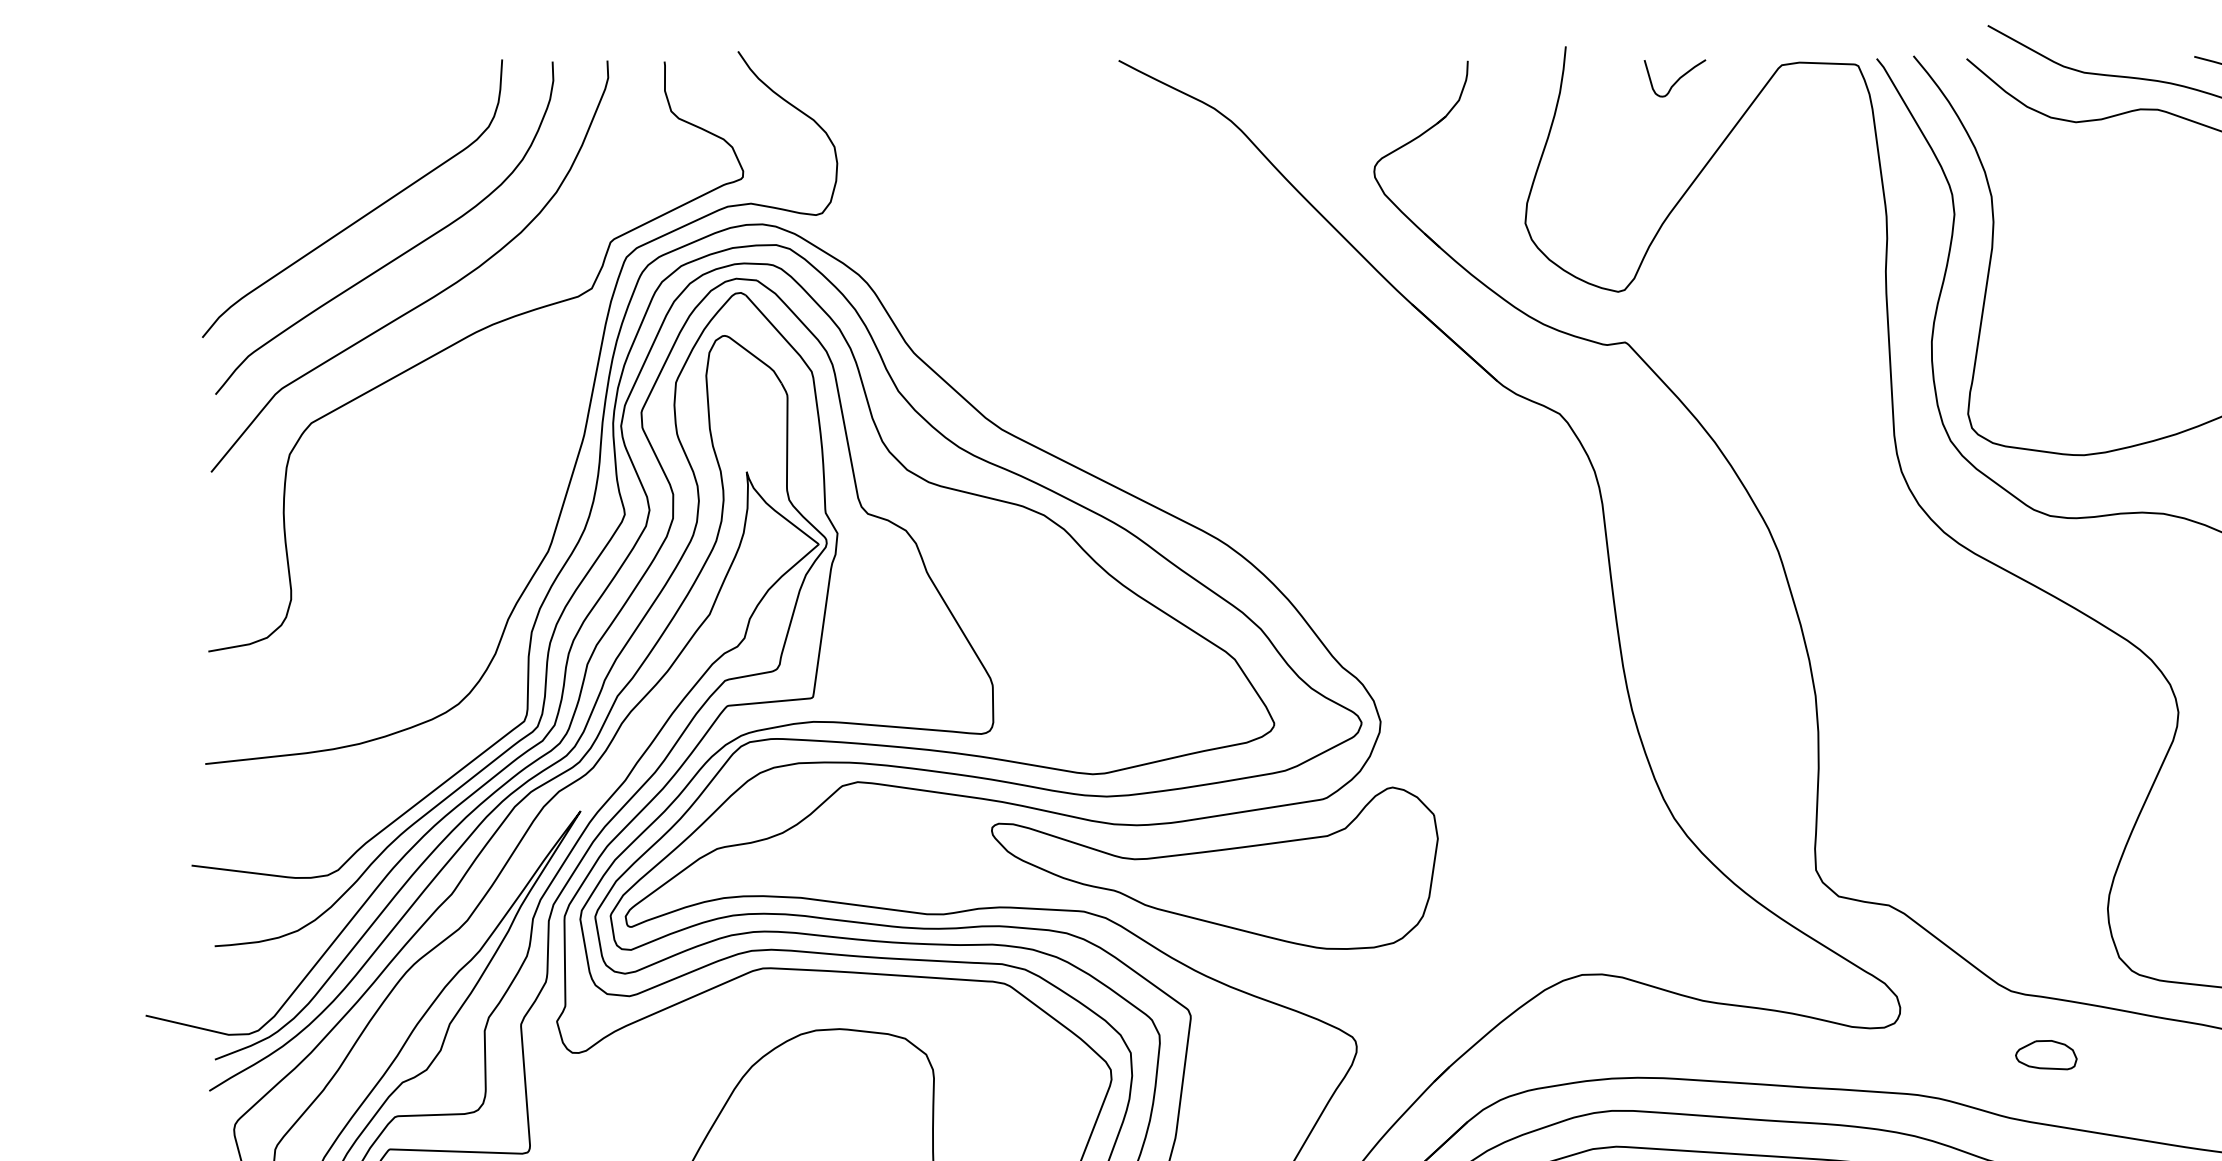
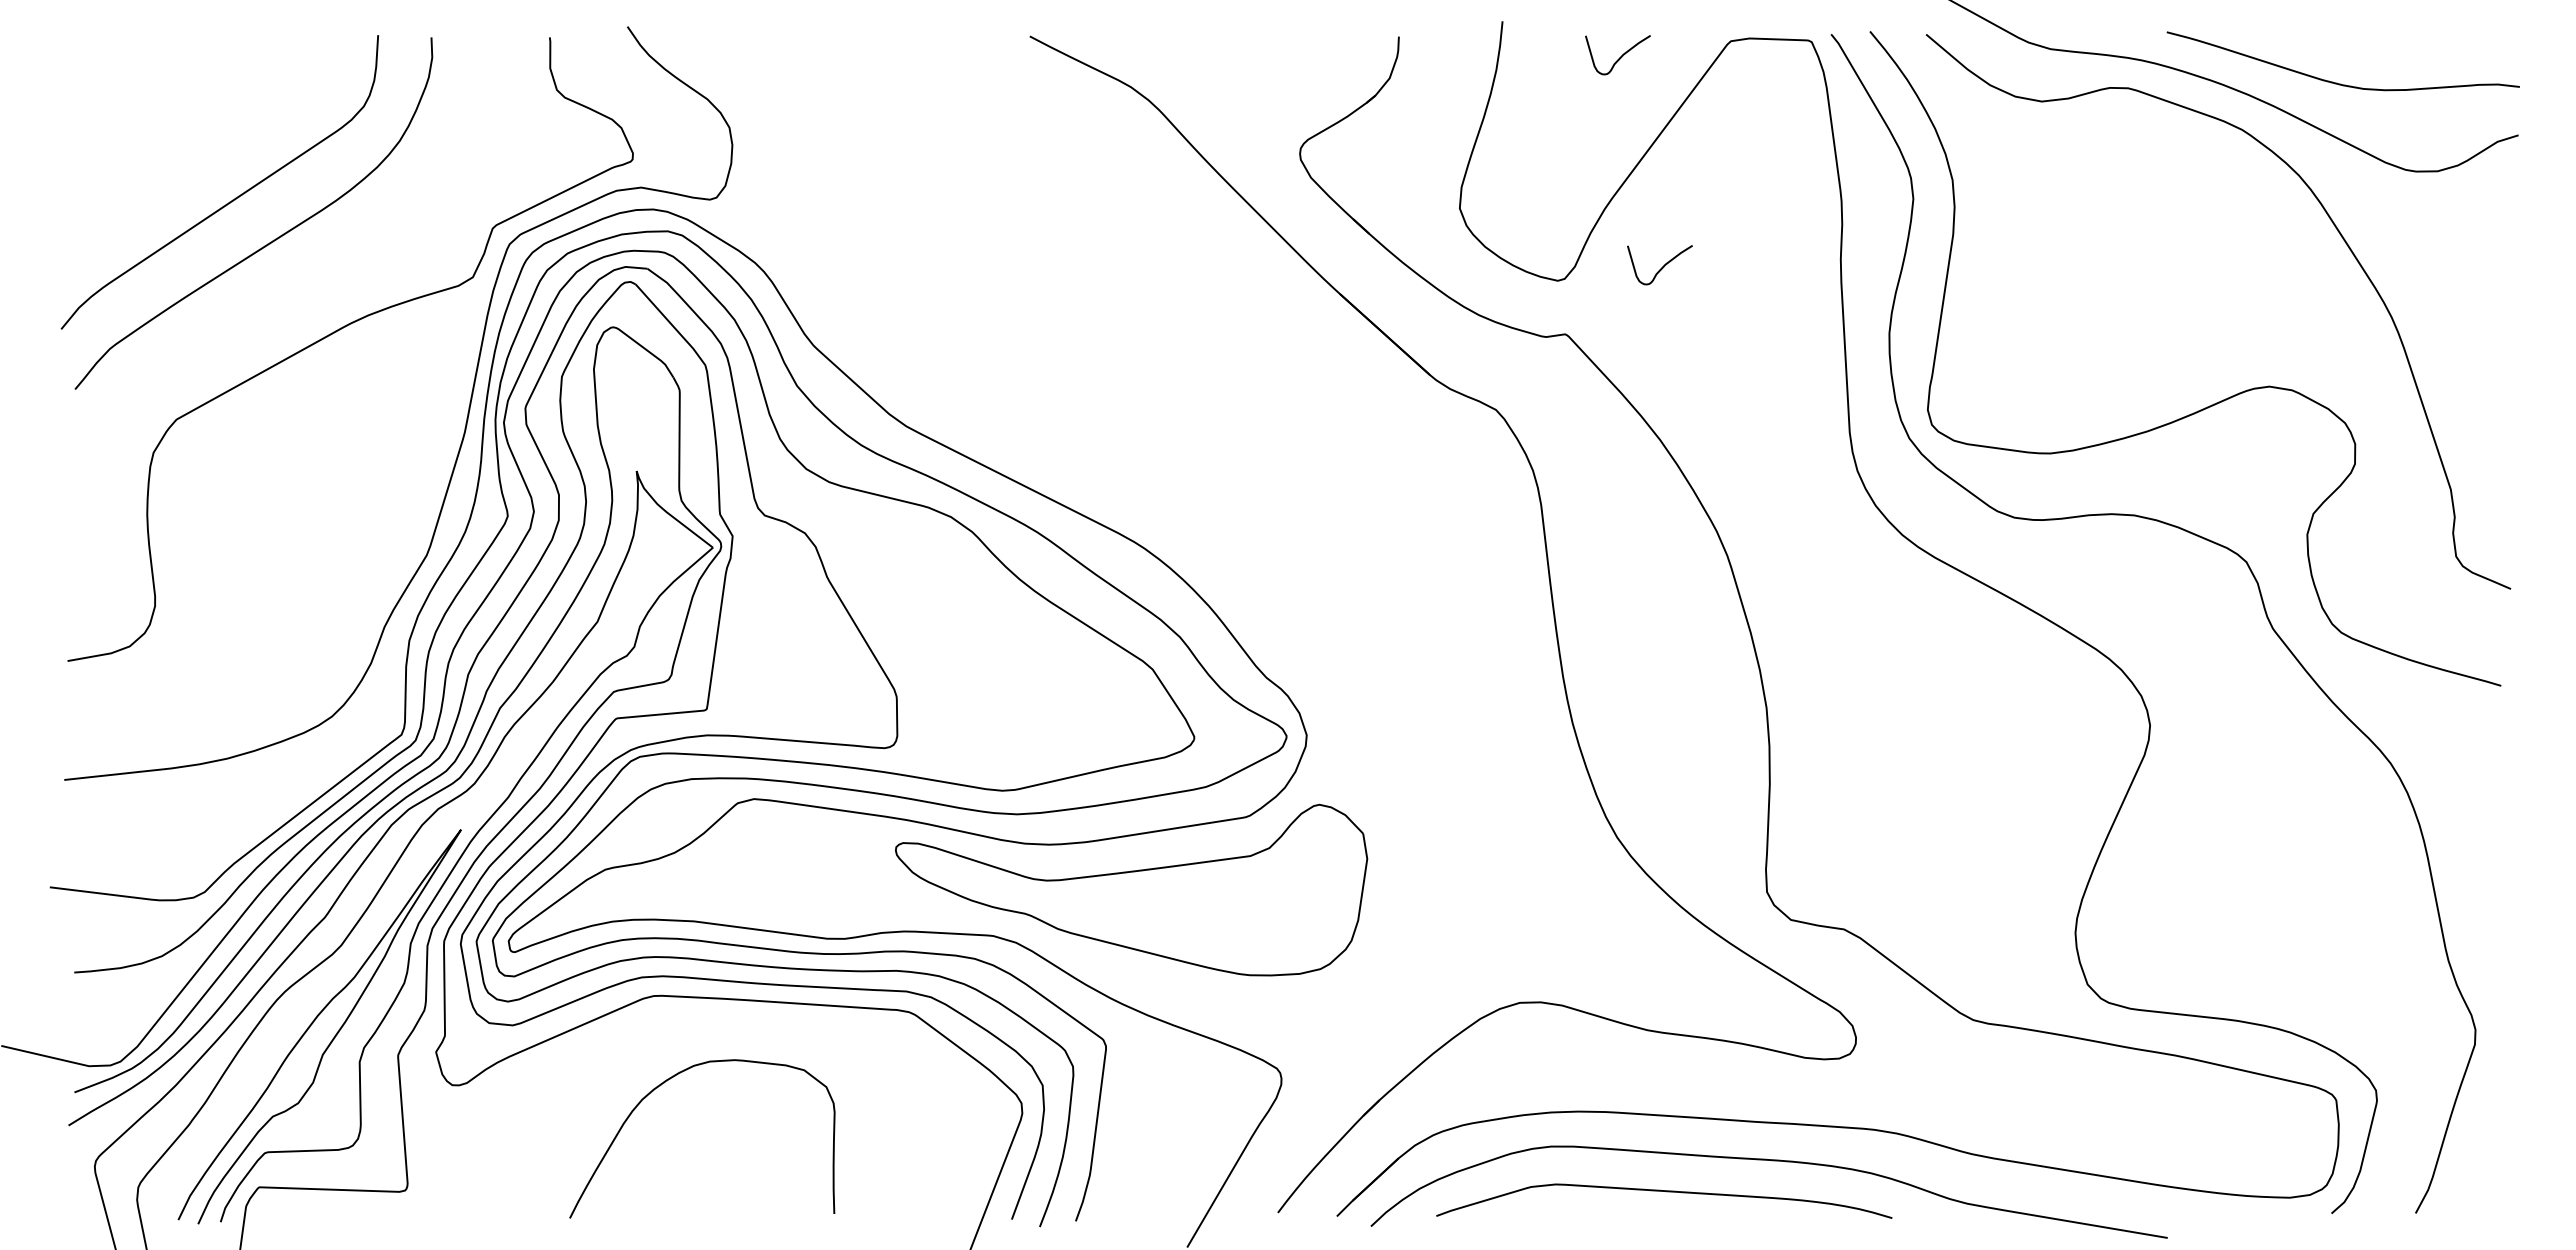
curve: (1716, 279) -> (1661, 267), added
curve: (429, 298) -> (301, 287), removed
part: (2046, 1054) -> (2010, 1087), removed

